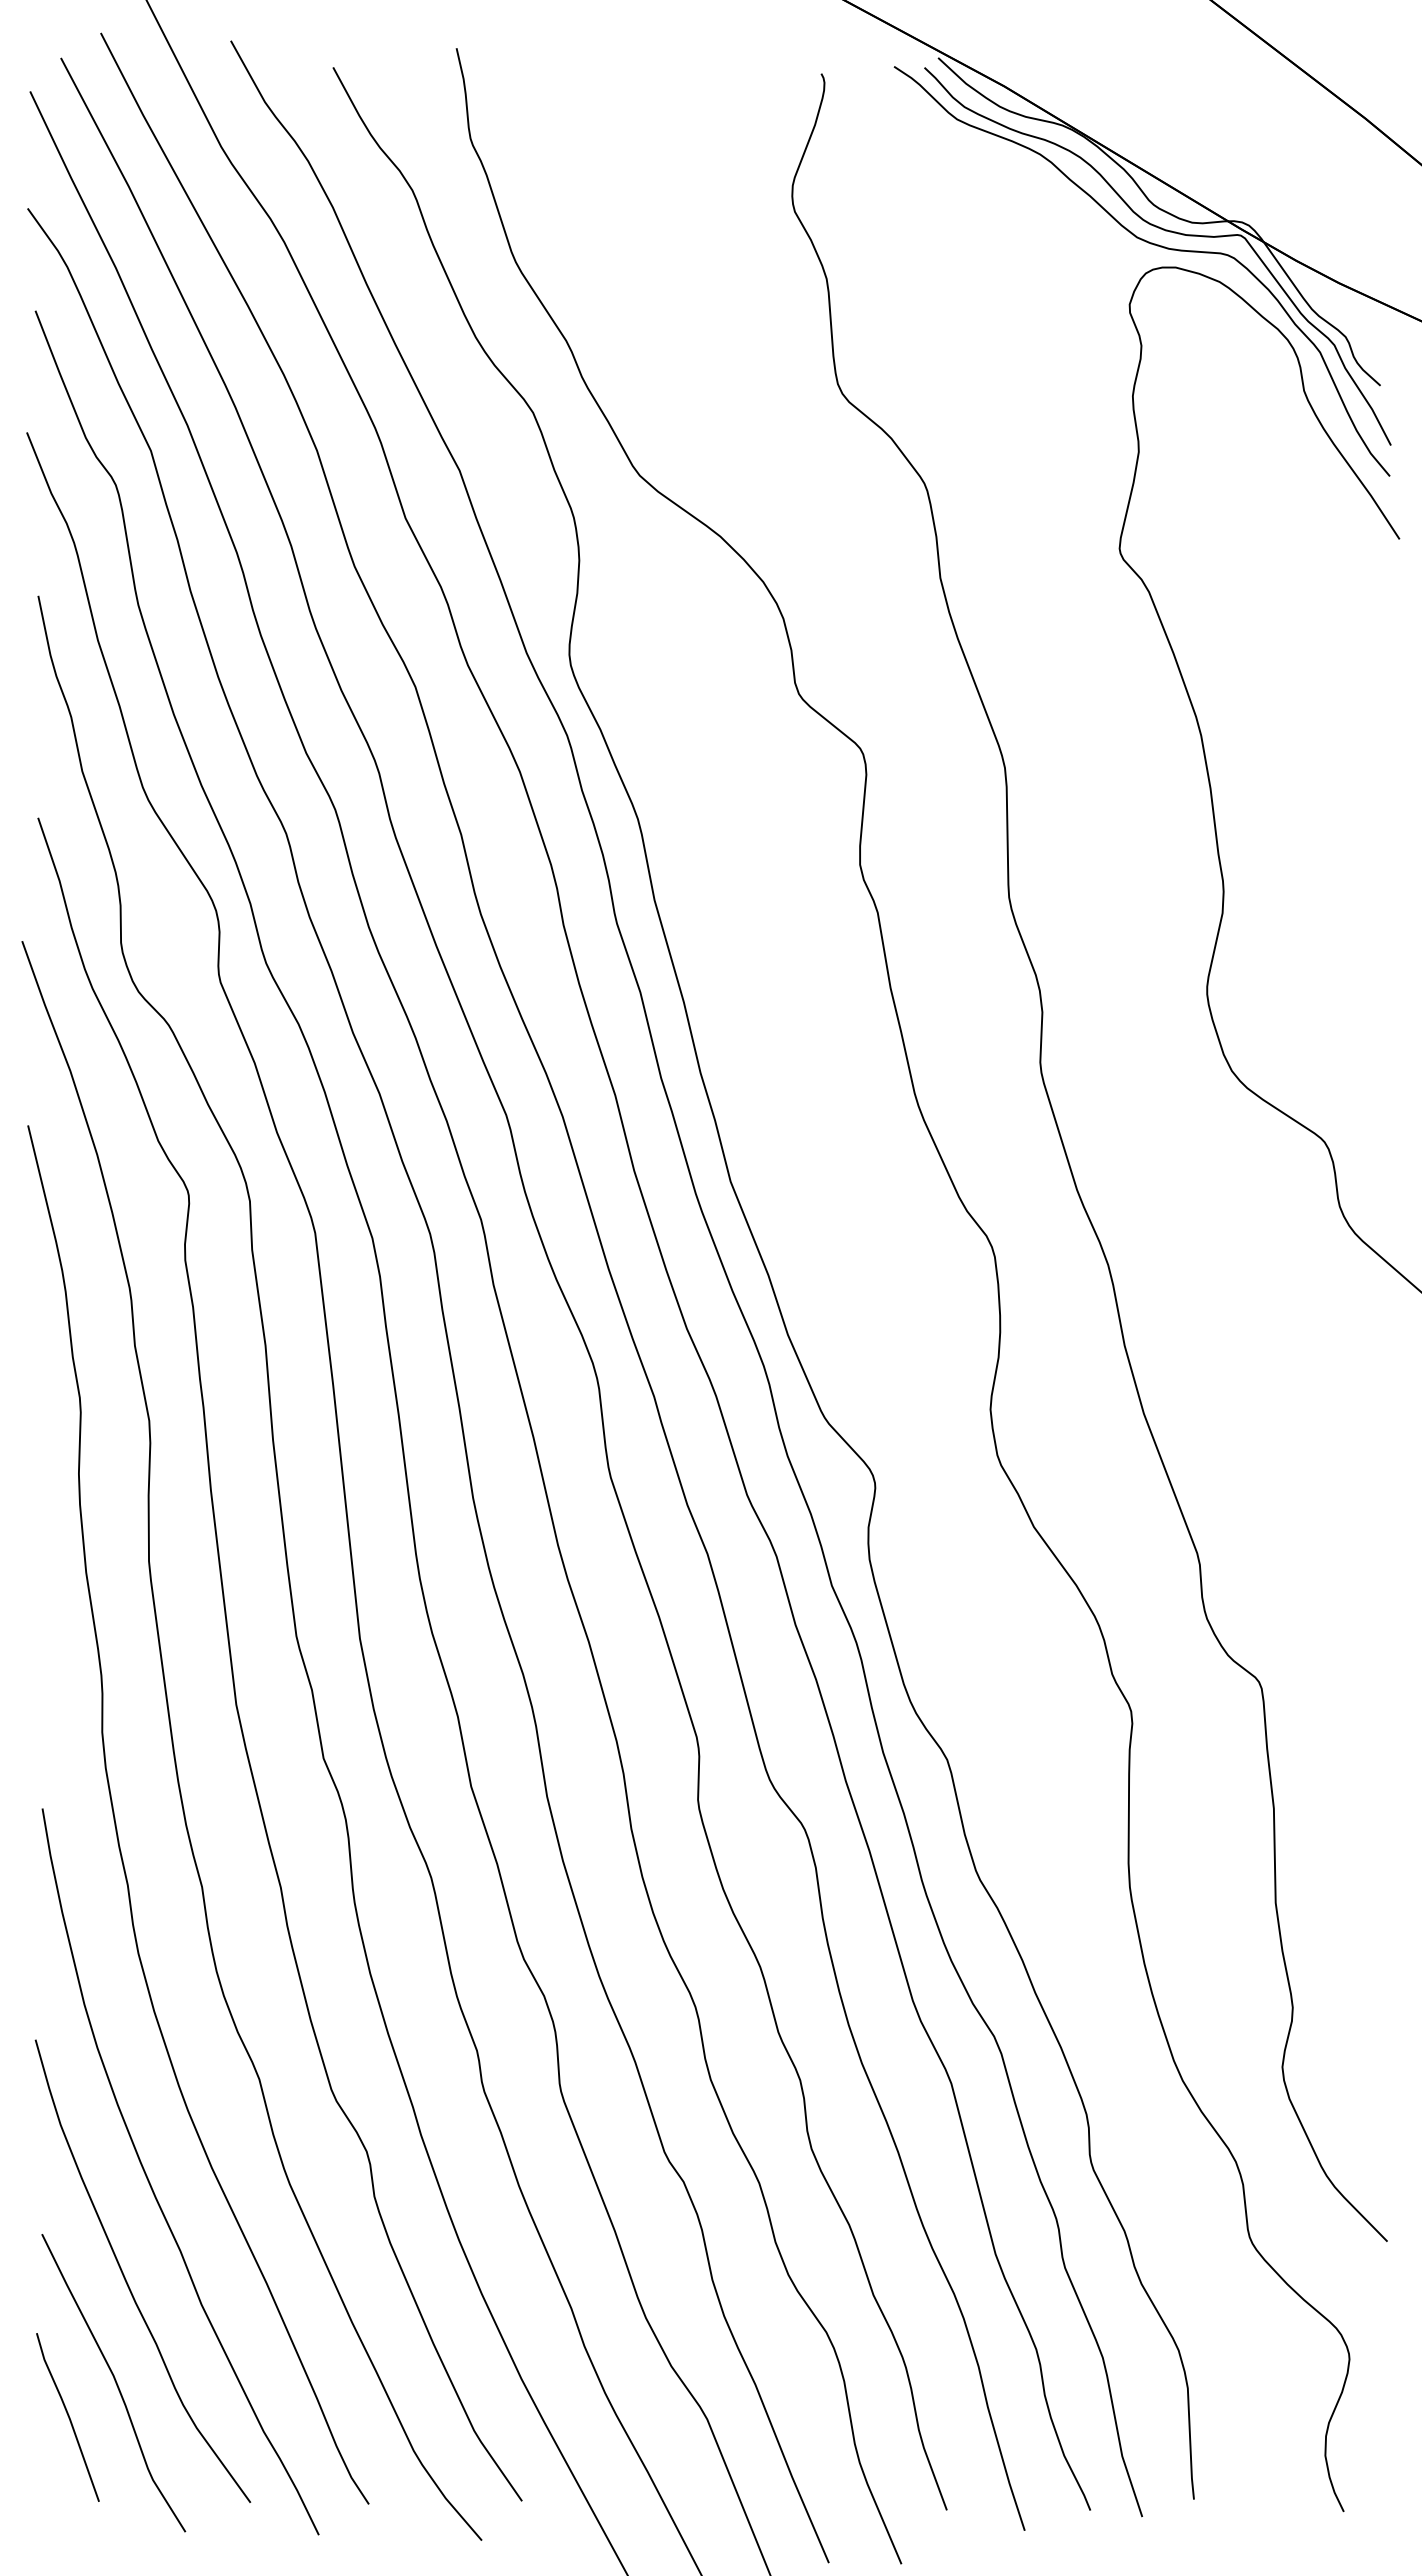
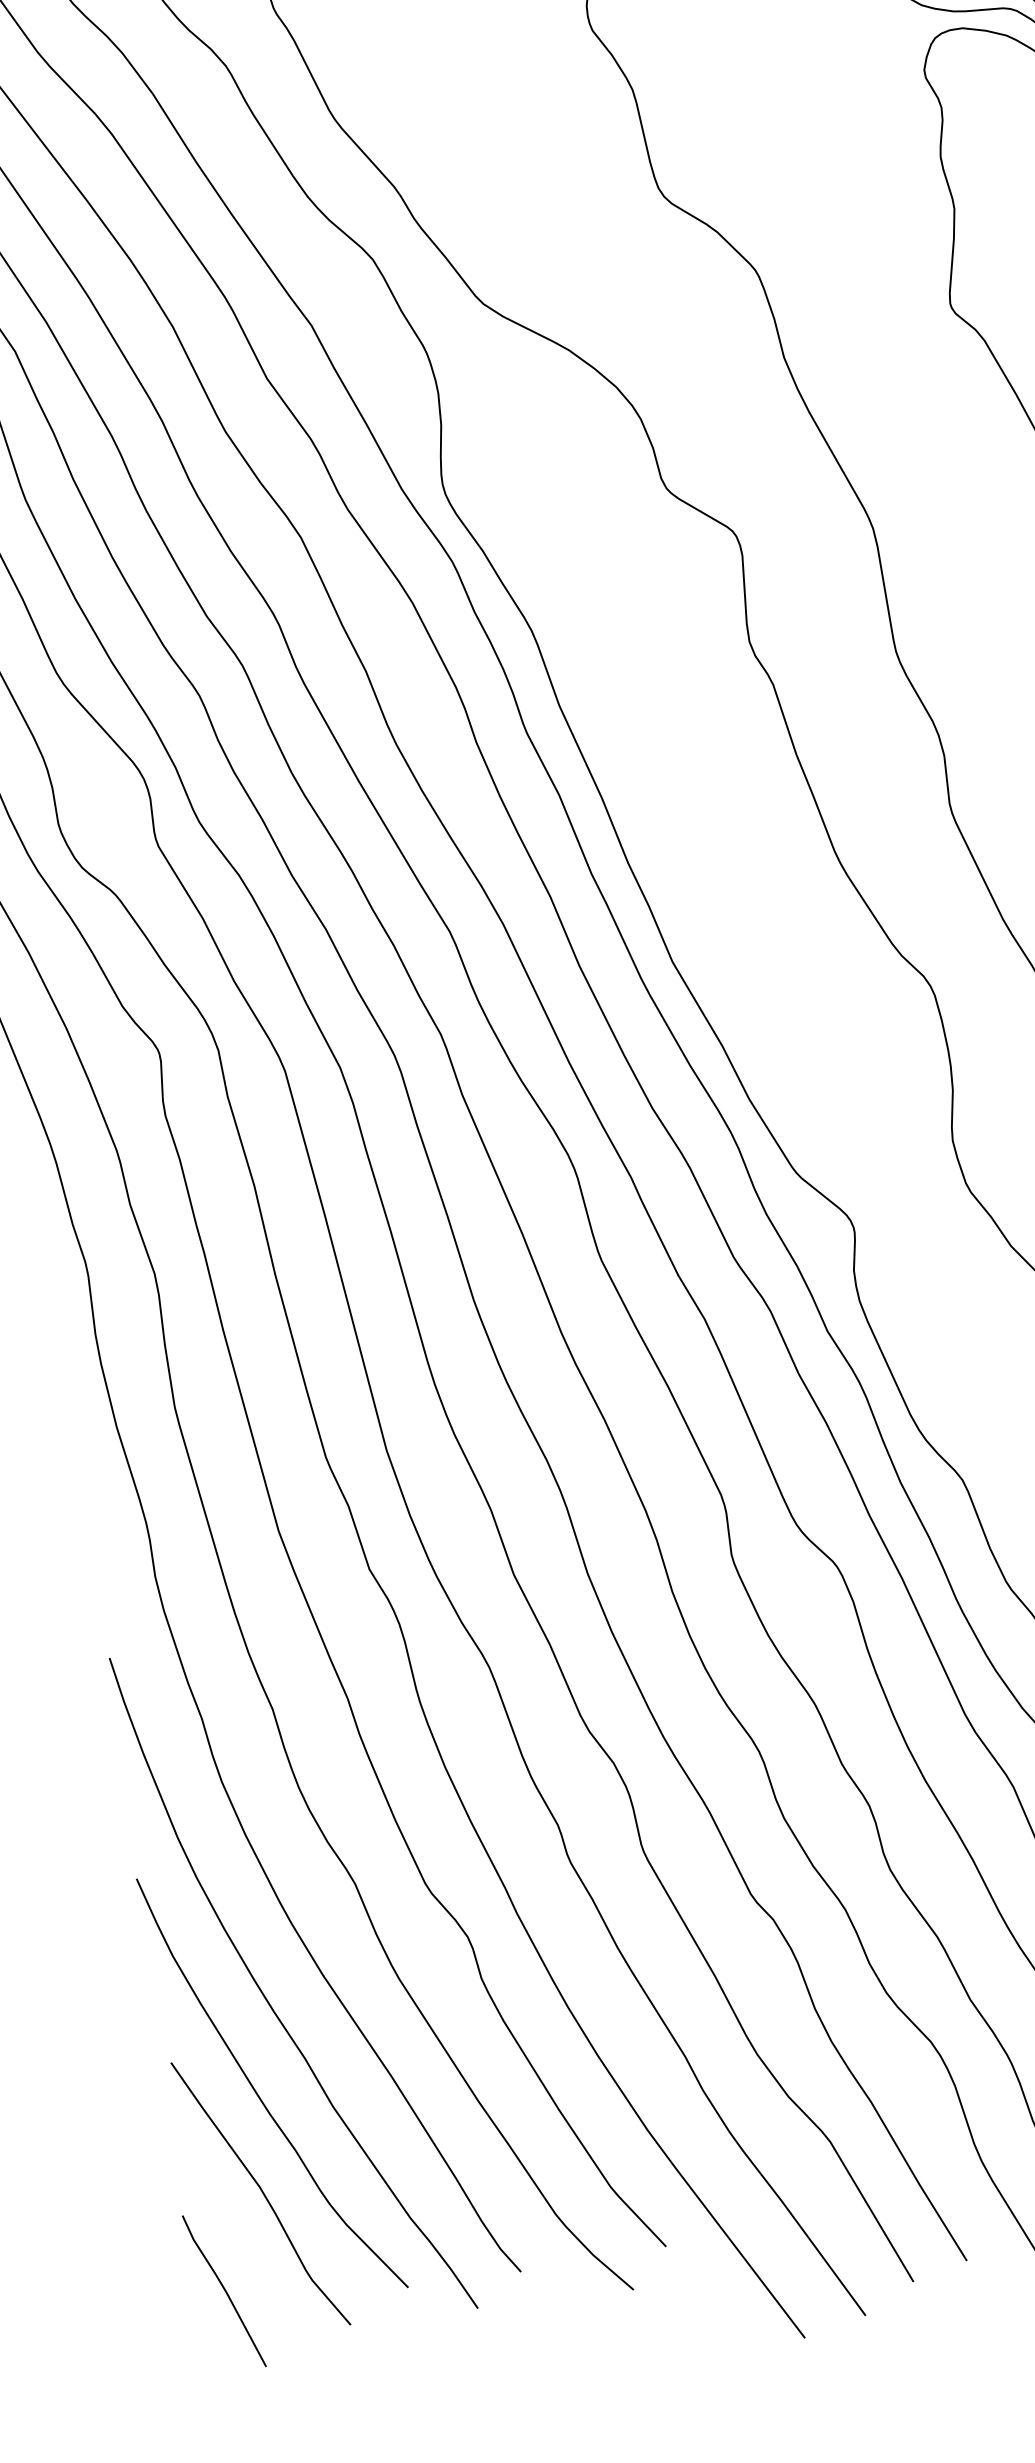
line: (67, 2416) -> (223, 2290), moved

